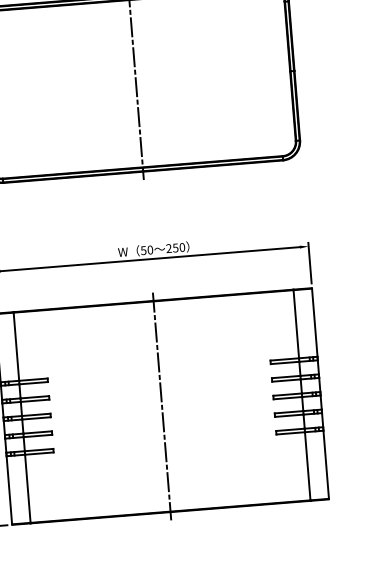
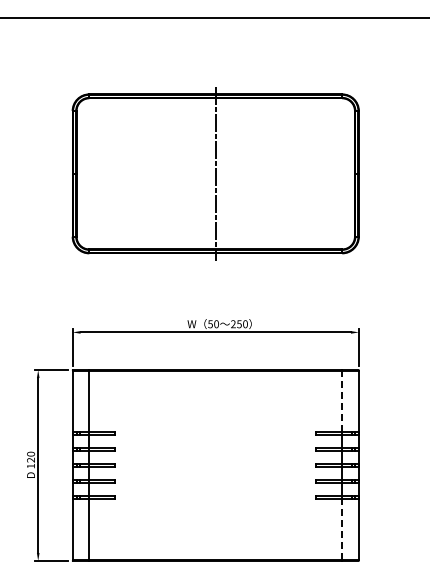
line: (296, 324) -> (342, 401), solid -> dashed
line: (161, 406) -> (215, 465), removed
line: (308, 466) -> (342, 529), solid -> dashed

